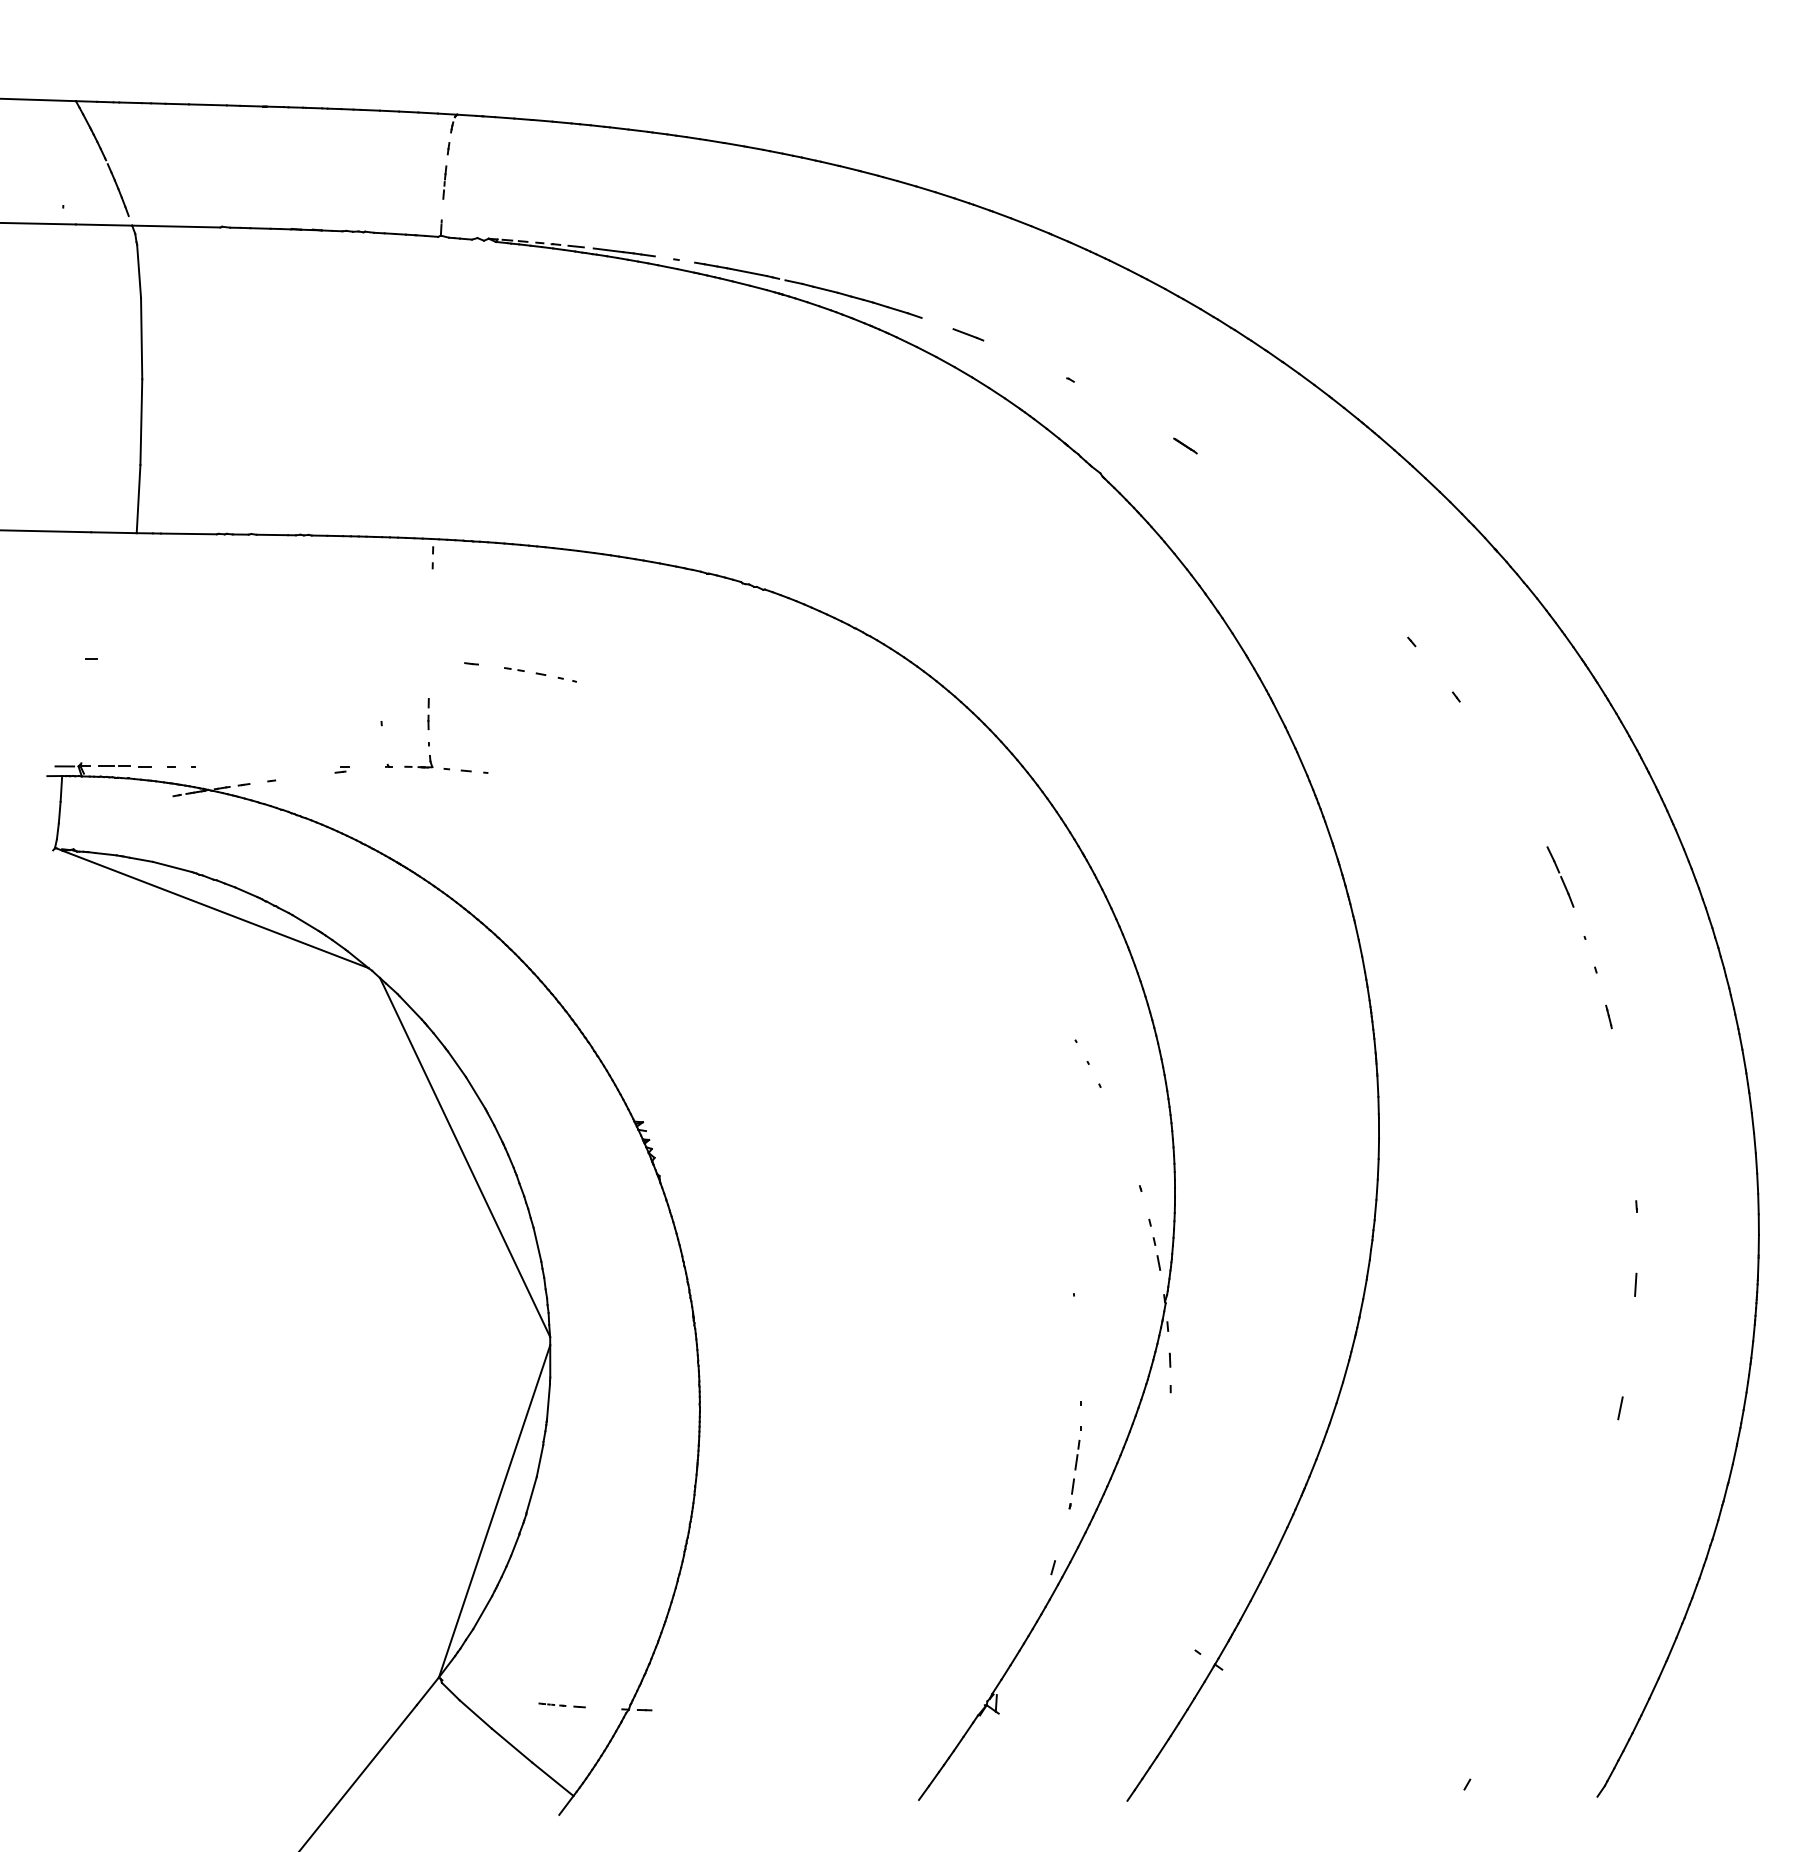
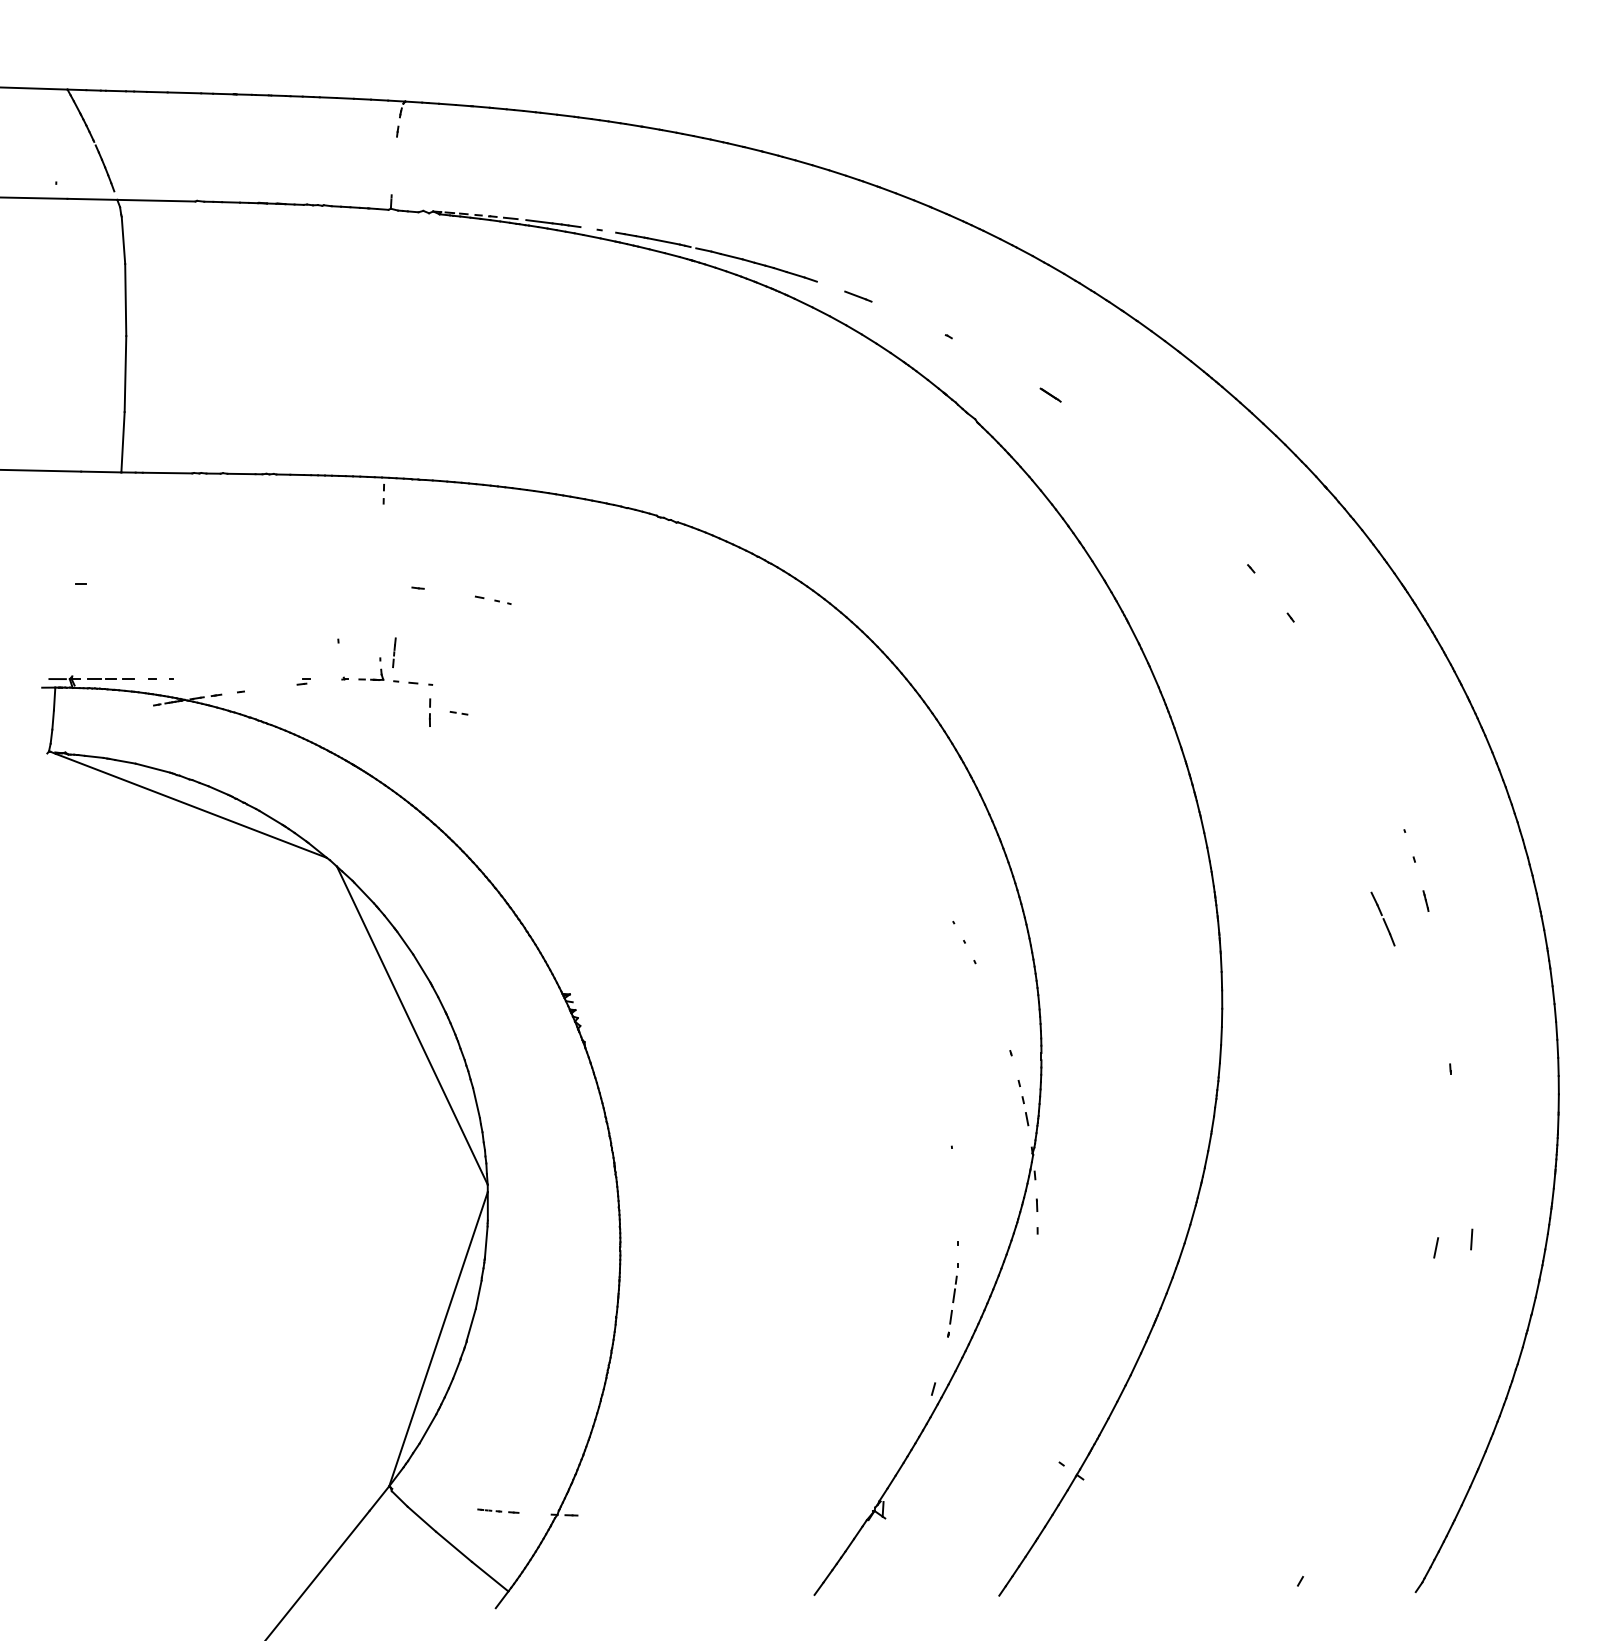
line: (444, 182) -> (394, 652), moved
part: (513, 669) -> (458, 713), moved
part: (428, 713) -> (429, 712), moved
line: (1559, 876) -> (1382, 918), moved
line: (1635, 1284) -> (1471, 1239), moved

